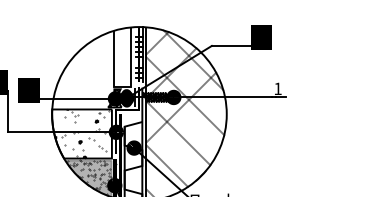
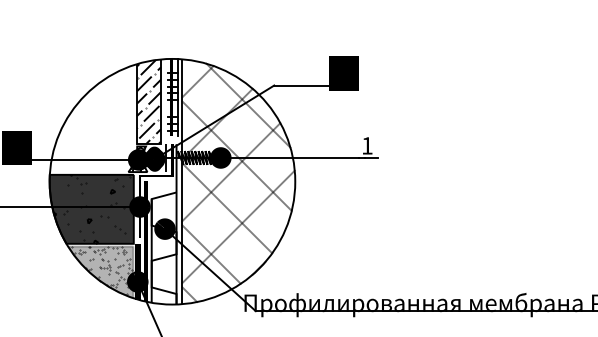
hatch: (122, 57) -> (148, 101), added
fill: (81, 133) -> (91, 208), added
line: (186, 146) -> (238, 226), added

